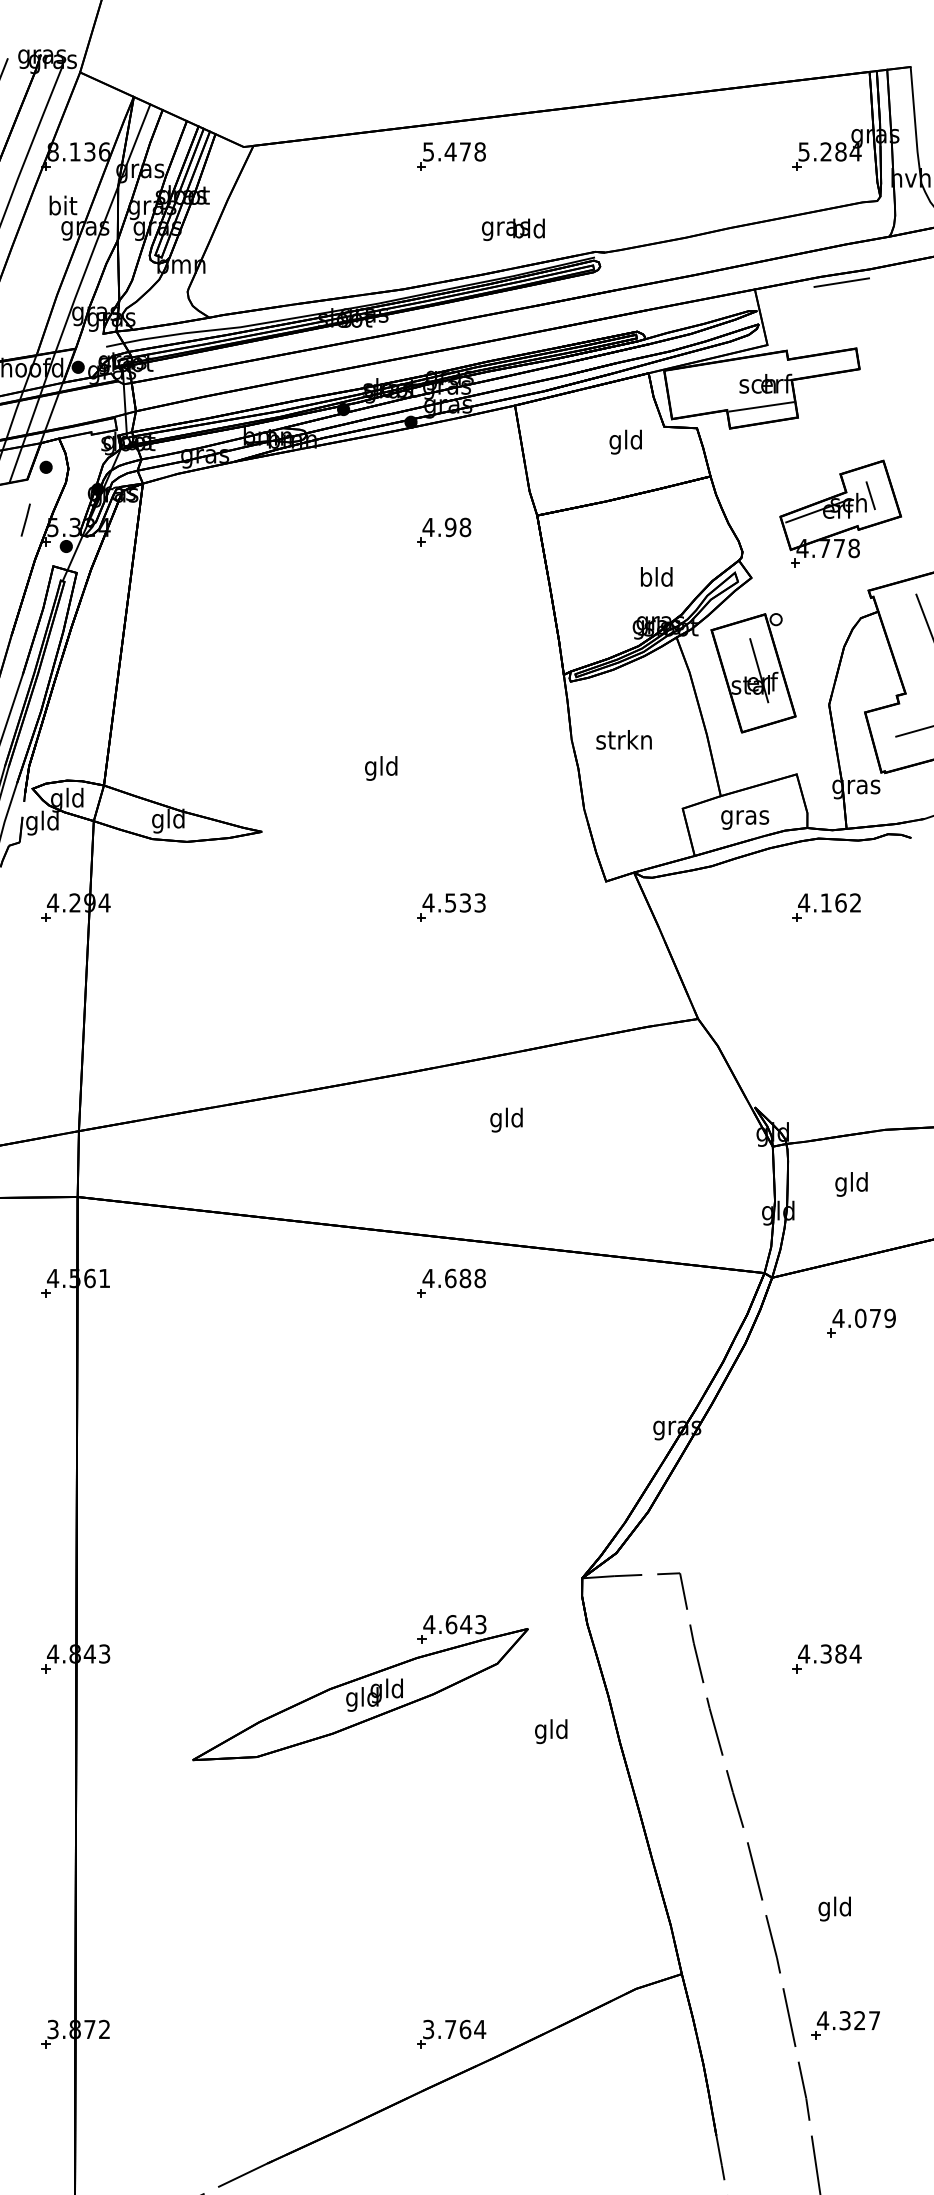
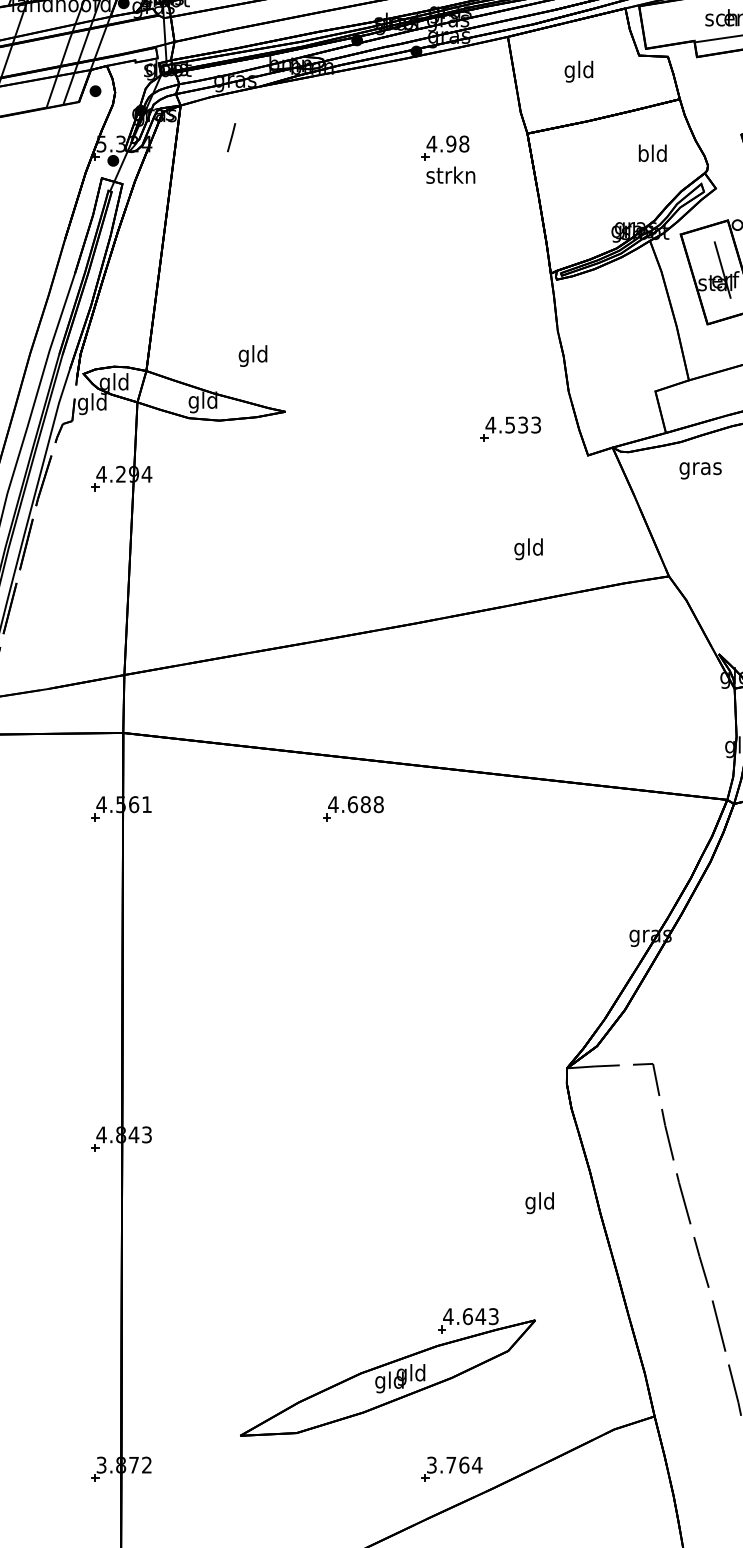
text: (625, 441) -> (578, 71), moved
line: (25, 519) -> (231, 137), moved
text: (656, 576) -> (652, 152), moved
text: (623, 739) -> (450, 174), moved
text: (381, 768) -> (253, 356), moved
text: (745, 819) -> (700, 470), moved
part: (451, 907) -> (510, 429), moved
text: (506, 1119) -> (528, 548), moved
part: (451, 1282) -> (353, 808), moved
part: (360, 1688) -> (387, 1372), moved

